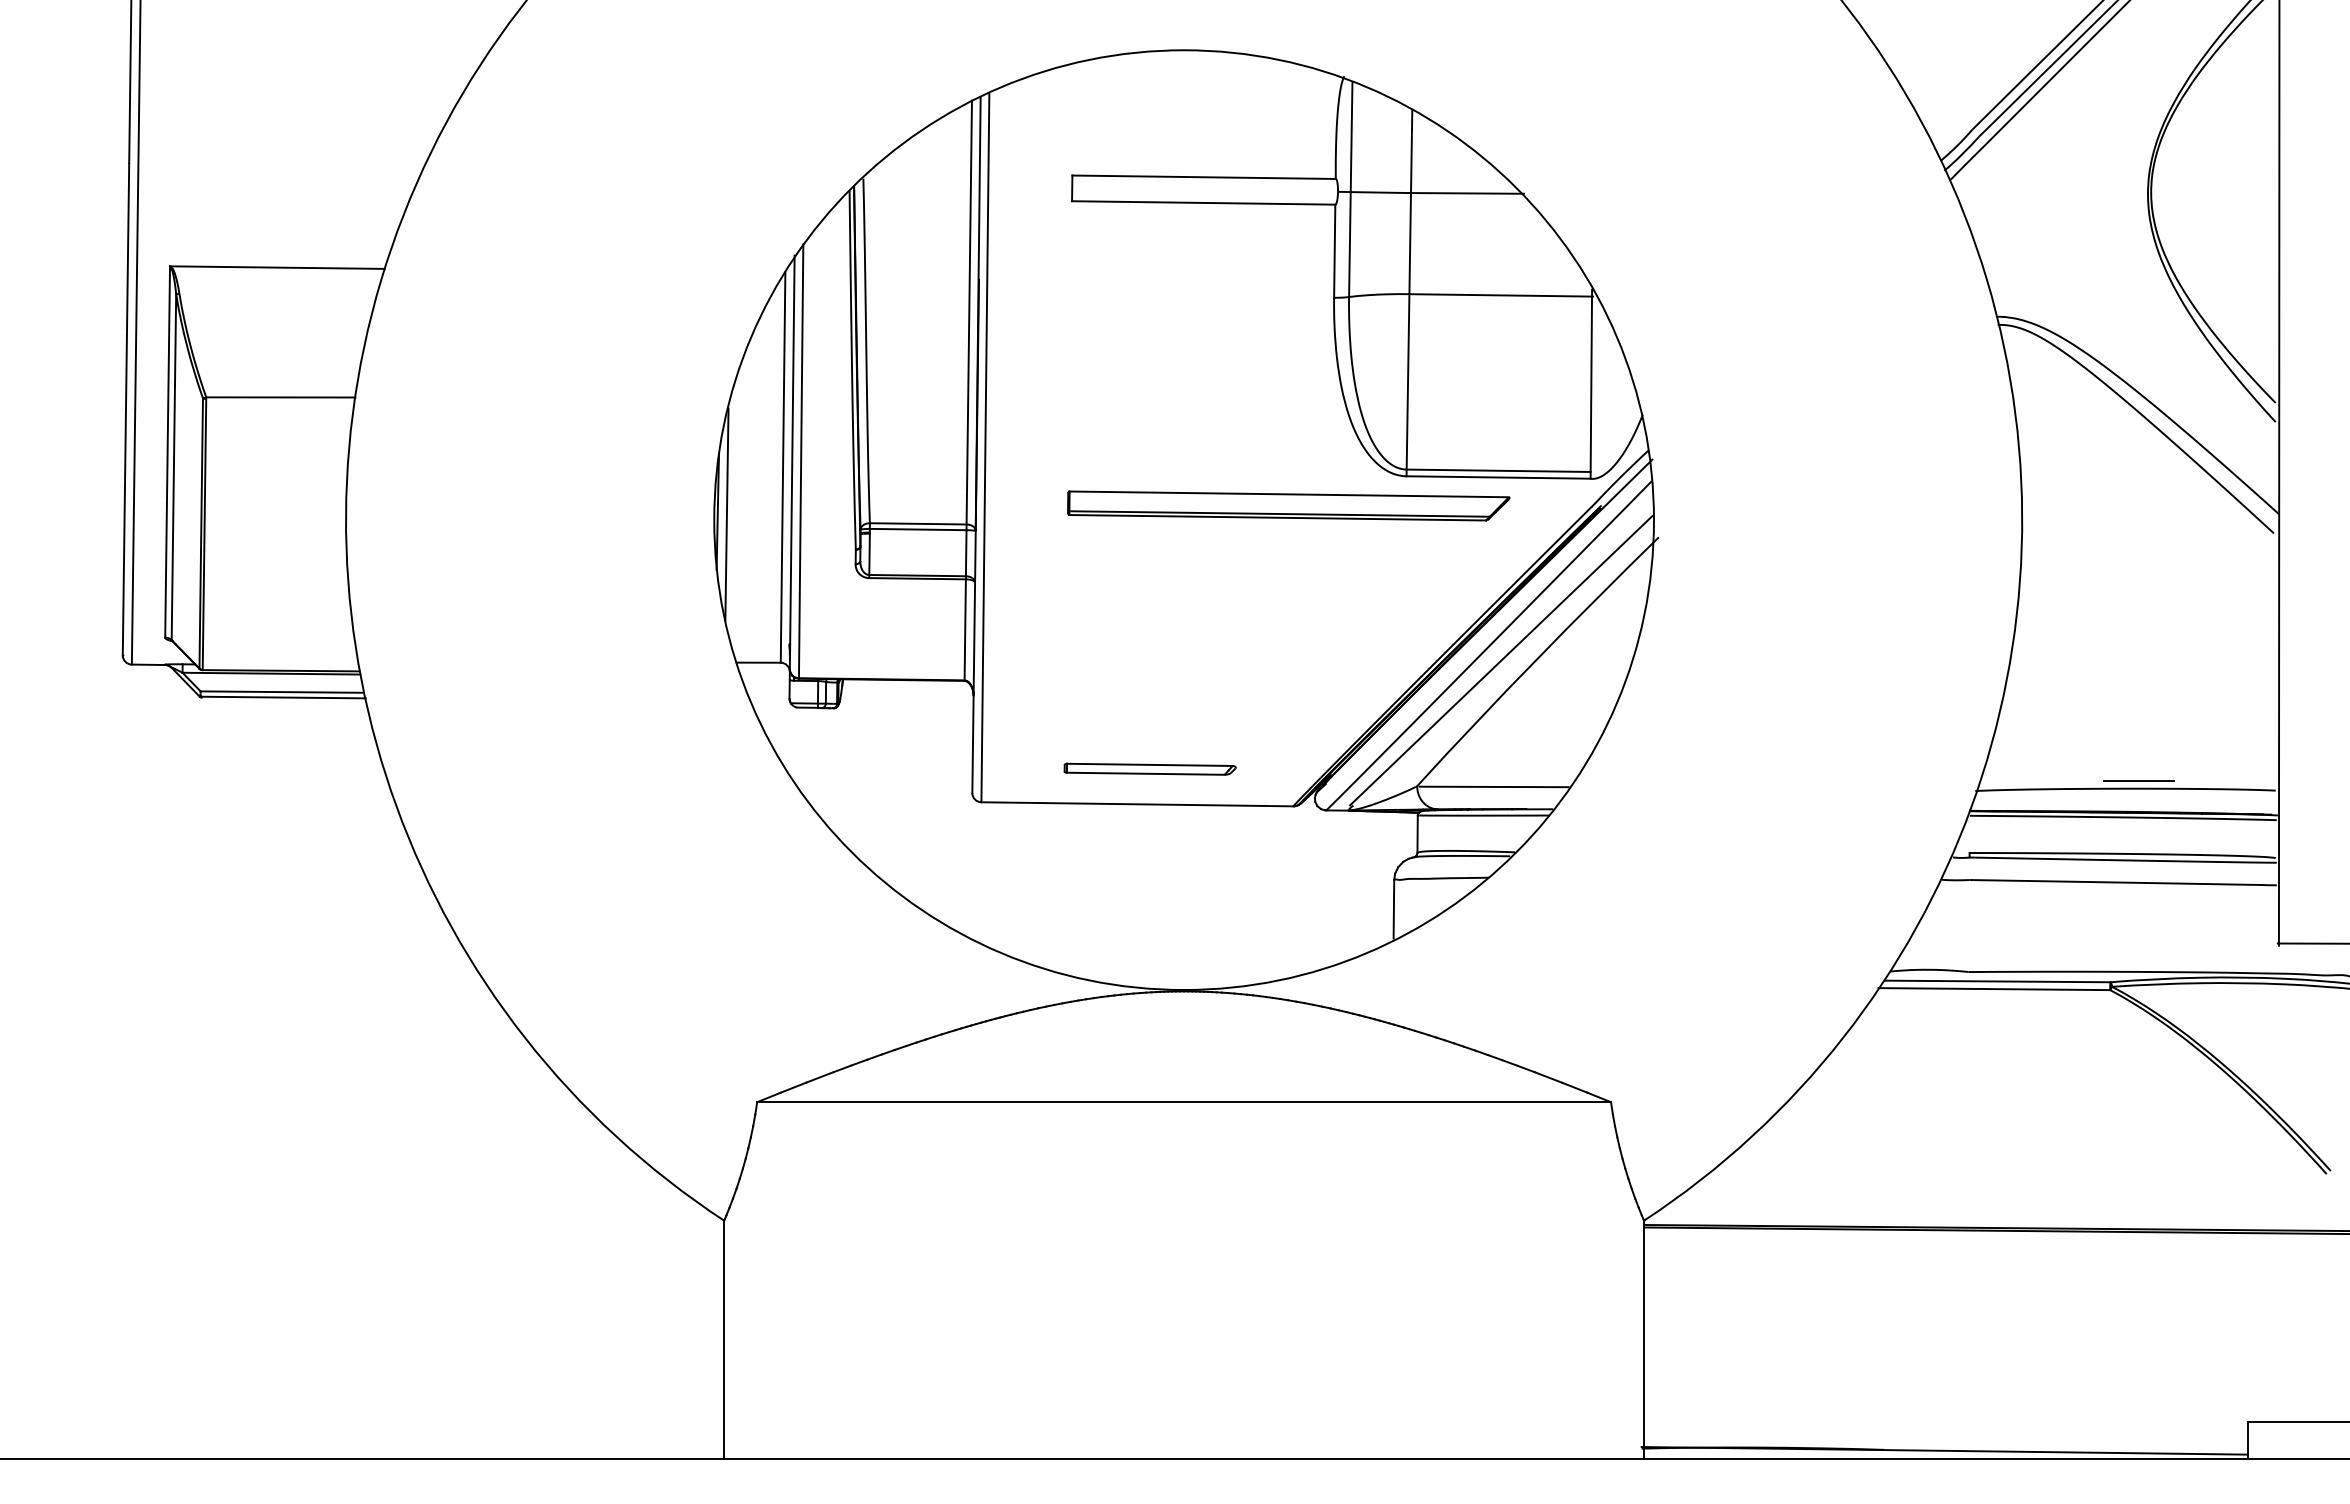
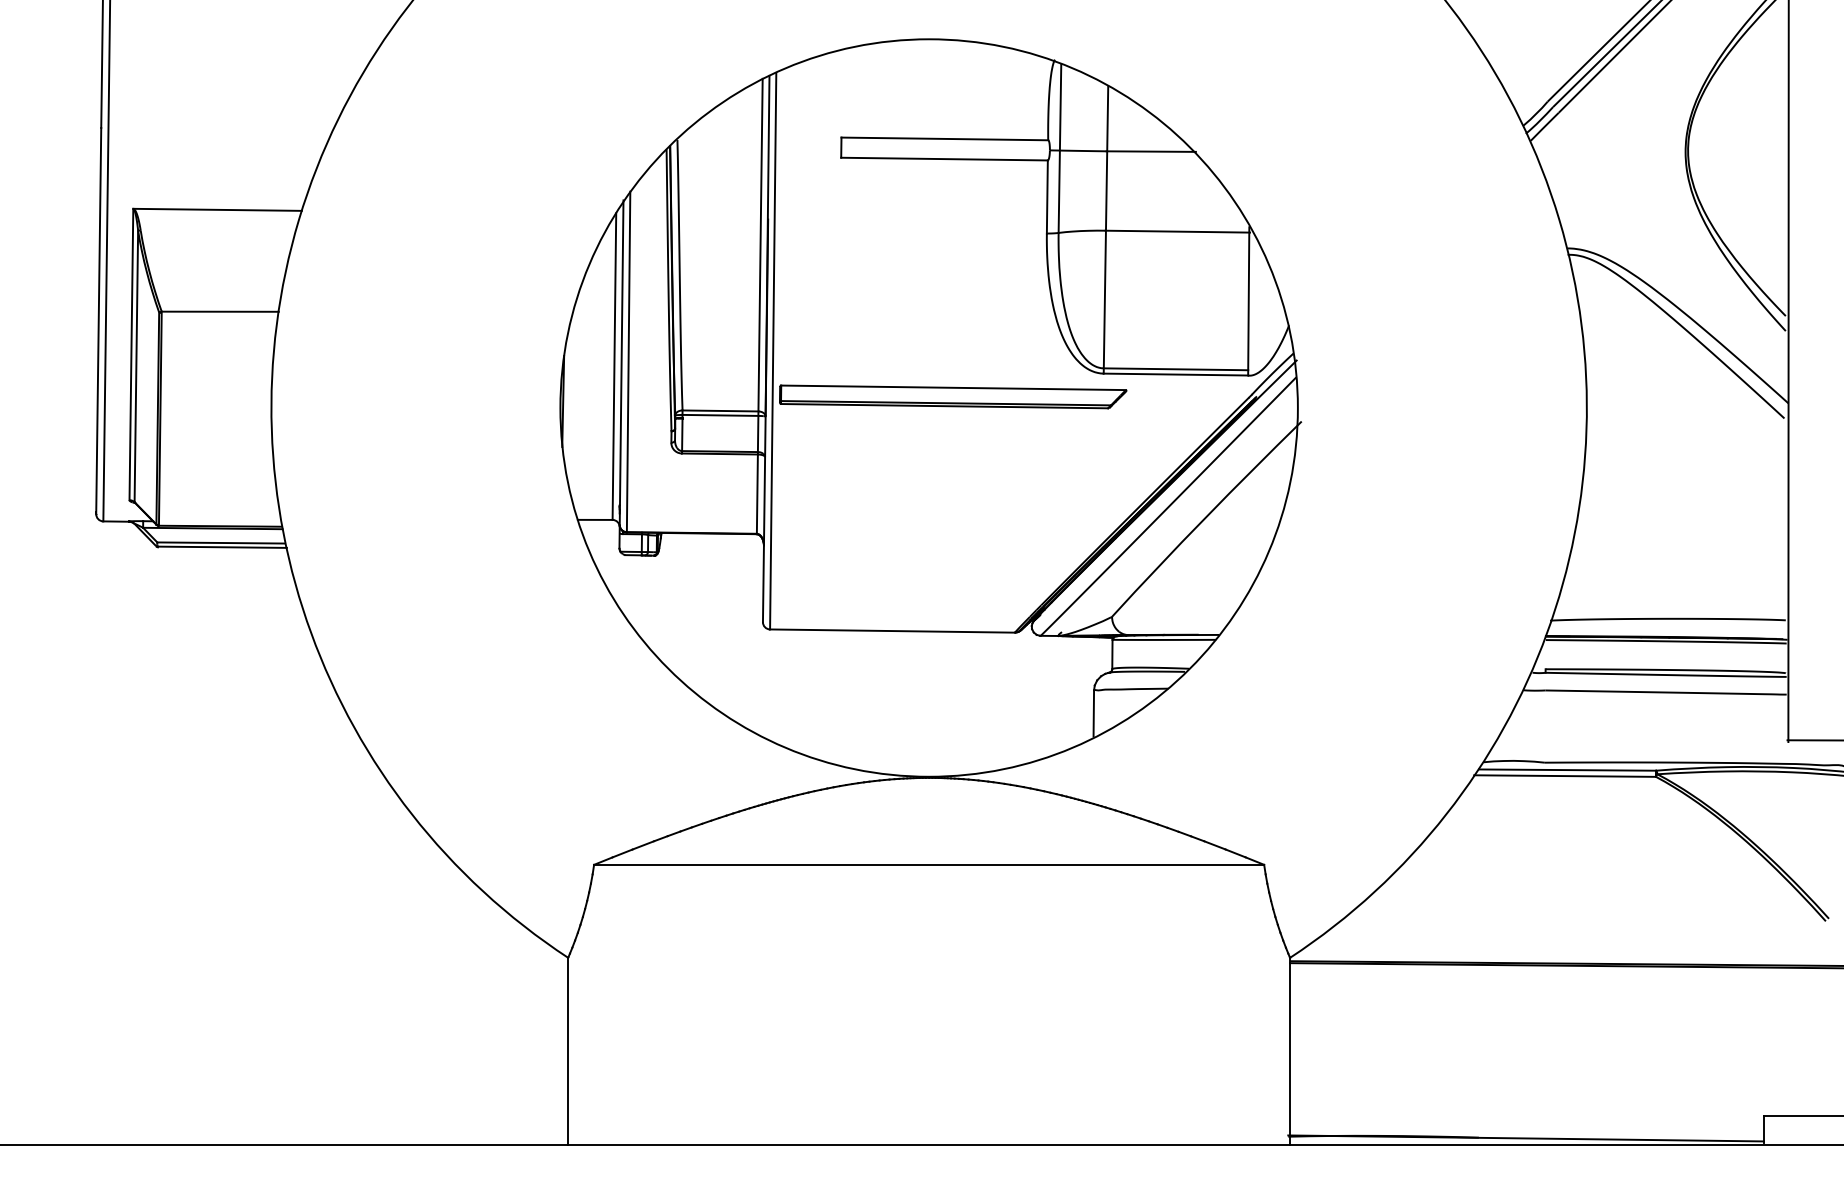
part: (1288, 505) -> (952, 396), moved
line: (726, 514) -> (570, 403), removed
line: (1501, 660) -> (1178, 518), removed
part: (1149, 768) -> (901, 602), removed
line: (2138, 780) -> (1678, 612), removed
line: (1493, 786) -> (1171, 617), removed

